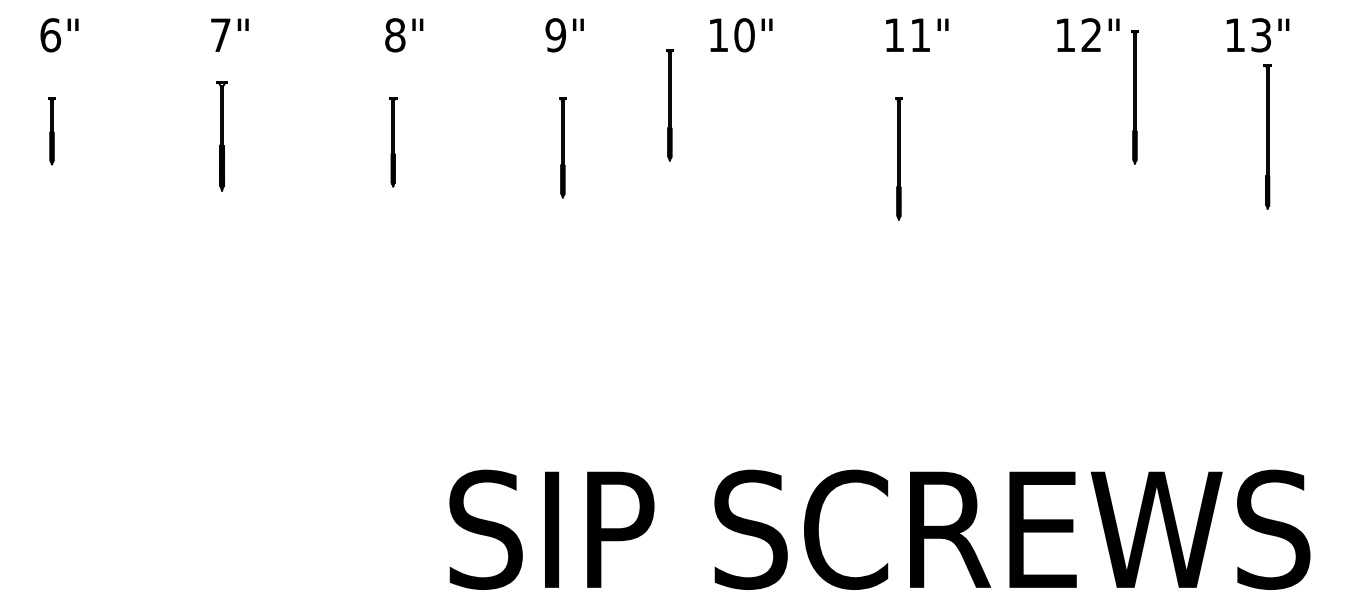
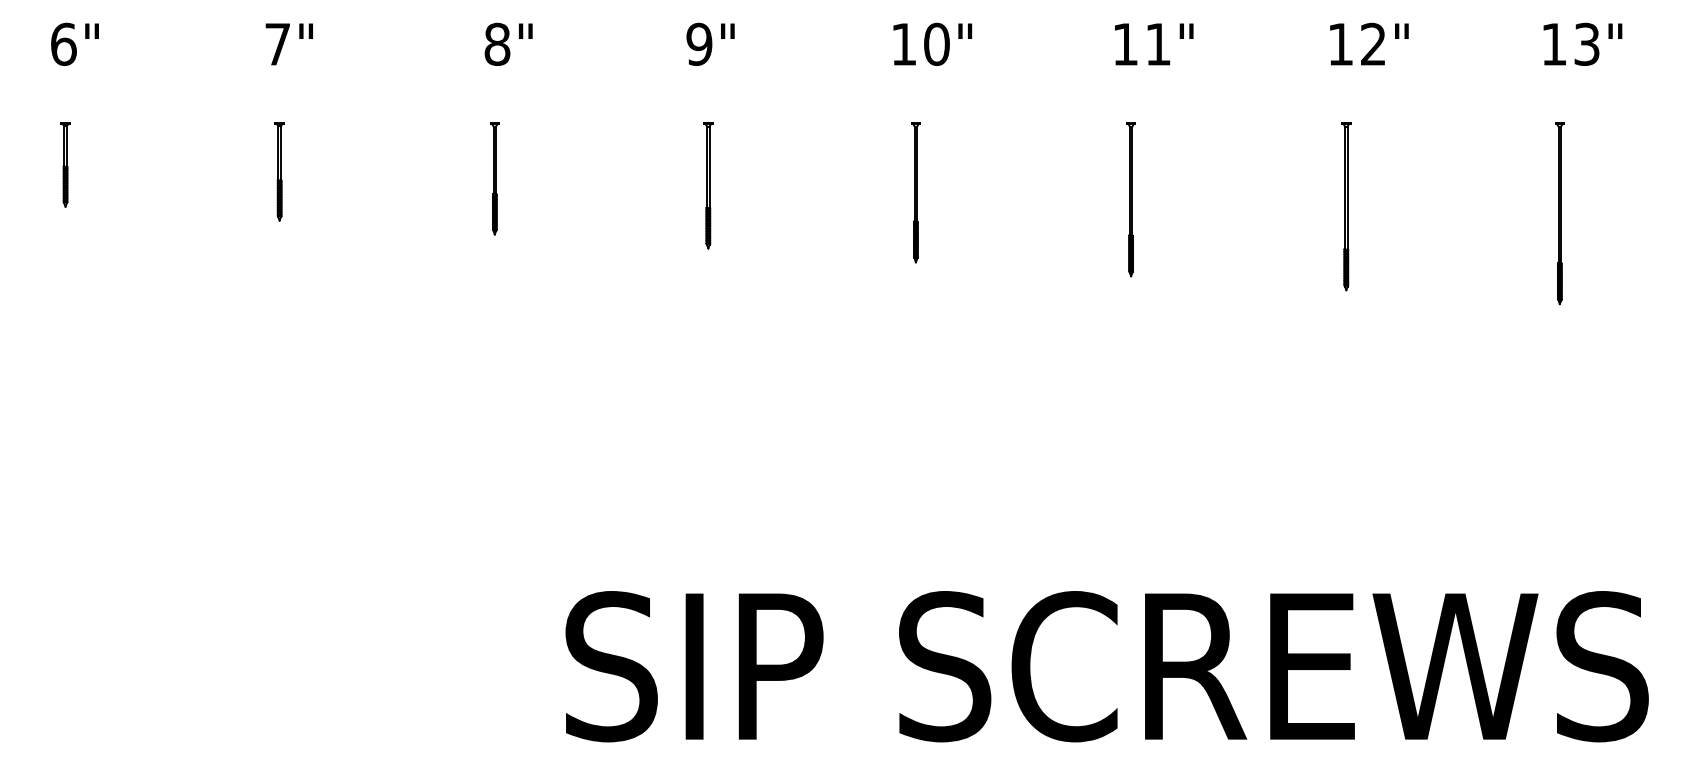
part: (1134, 97) -> (1345, 206), moved
part: (669, 105) -> (915, 193), moved
part: (222, 136) -> (280, 171), size x0.71
part: (1267, 136) -> (1559, 213), moved

